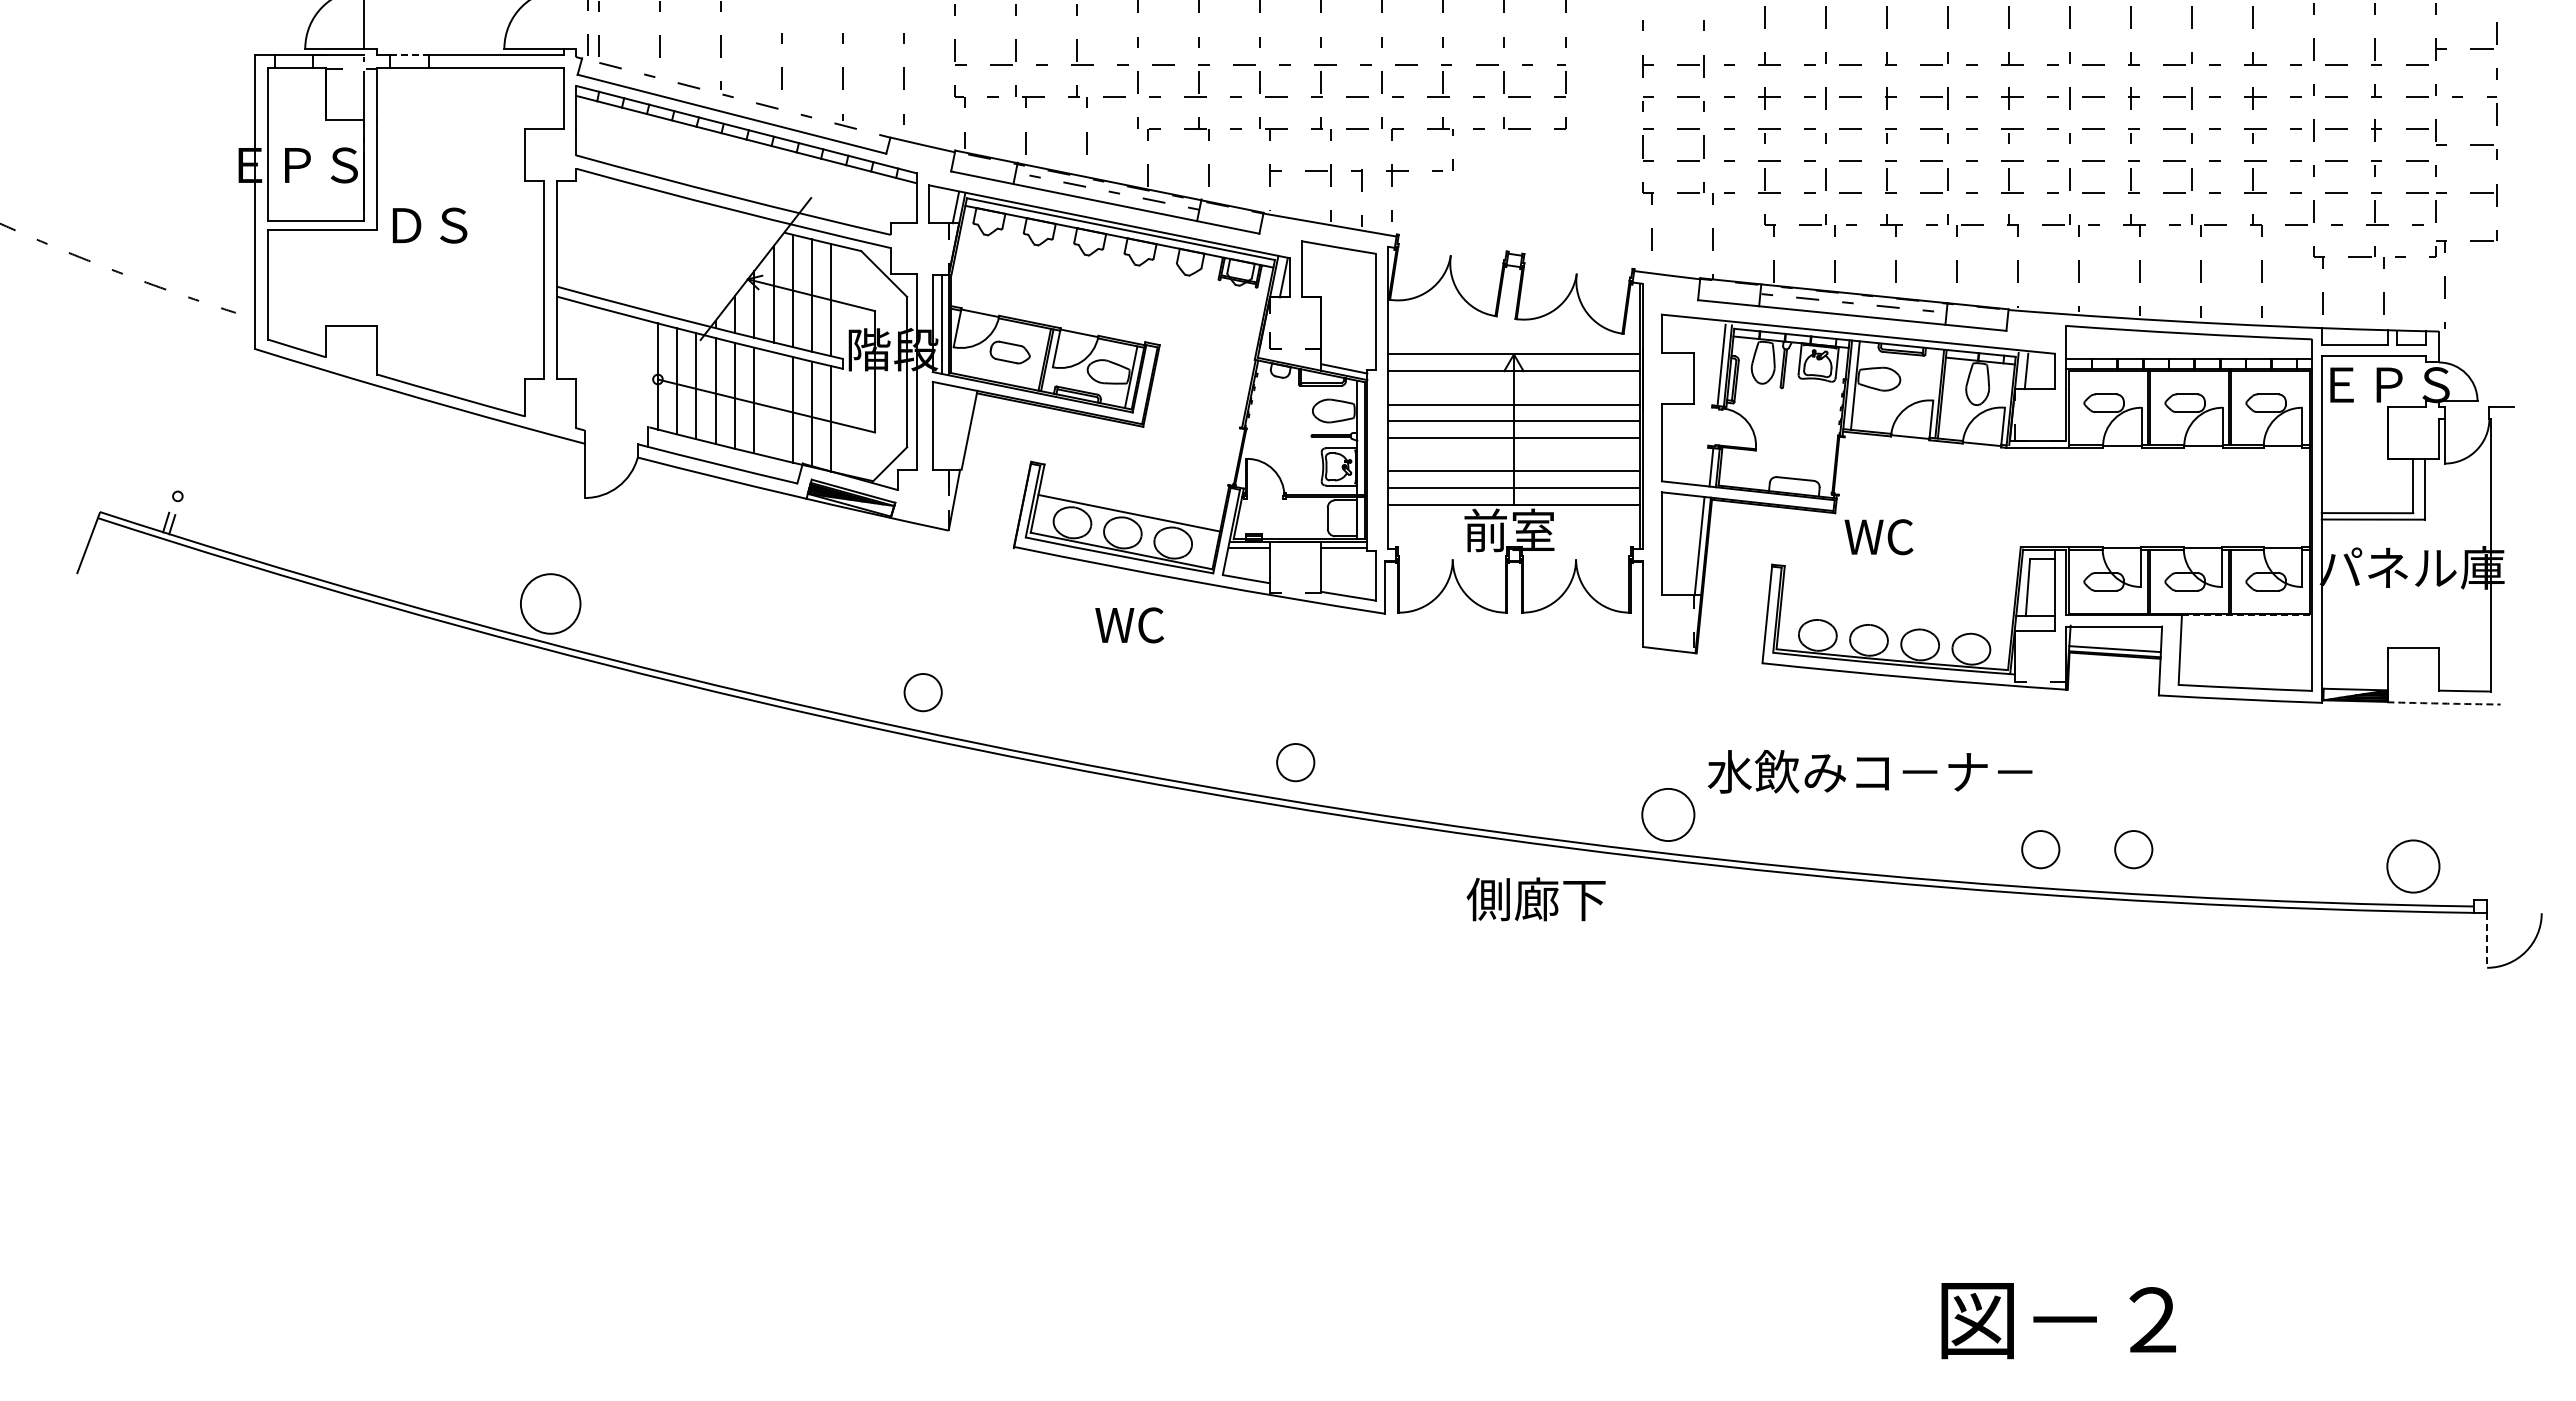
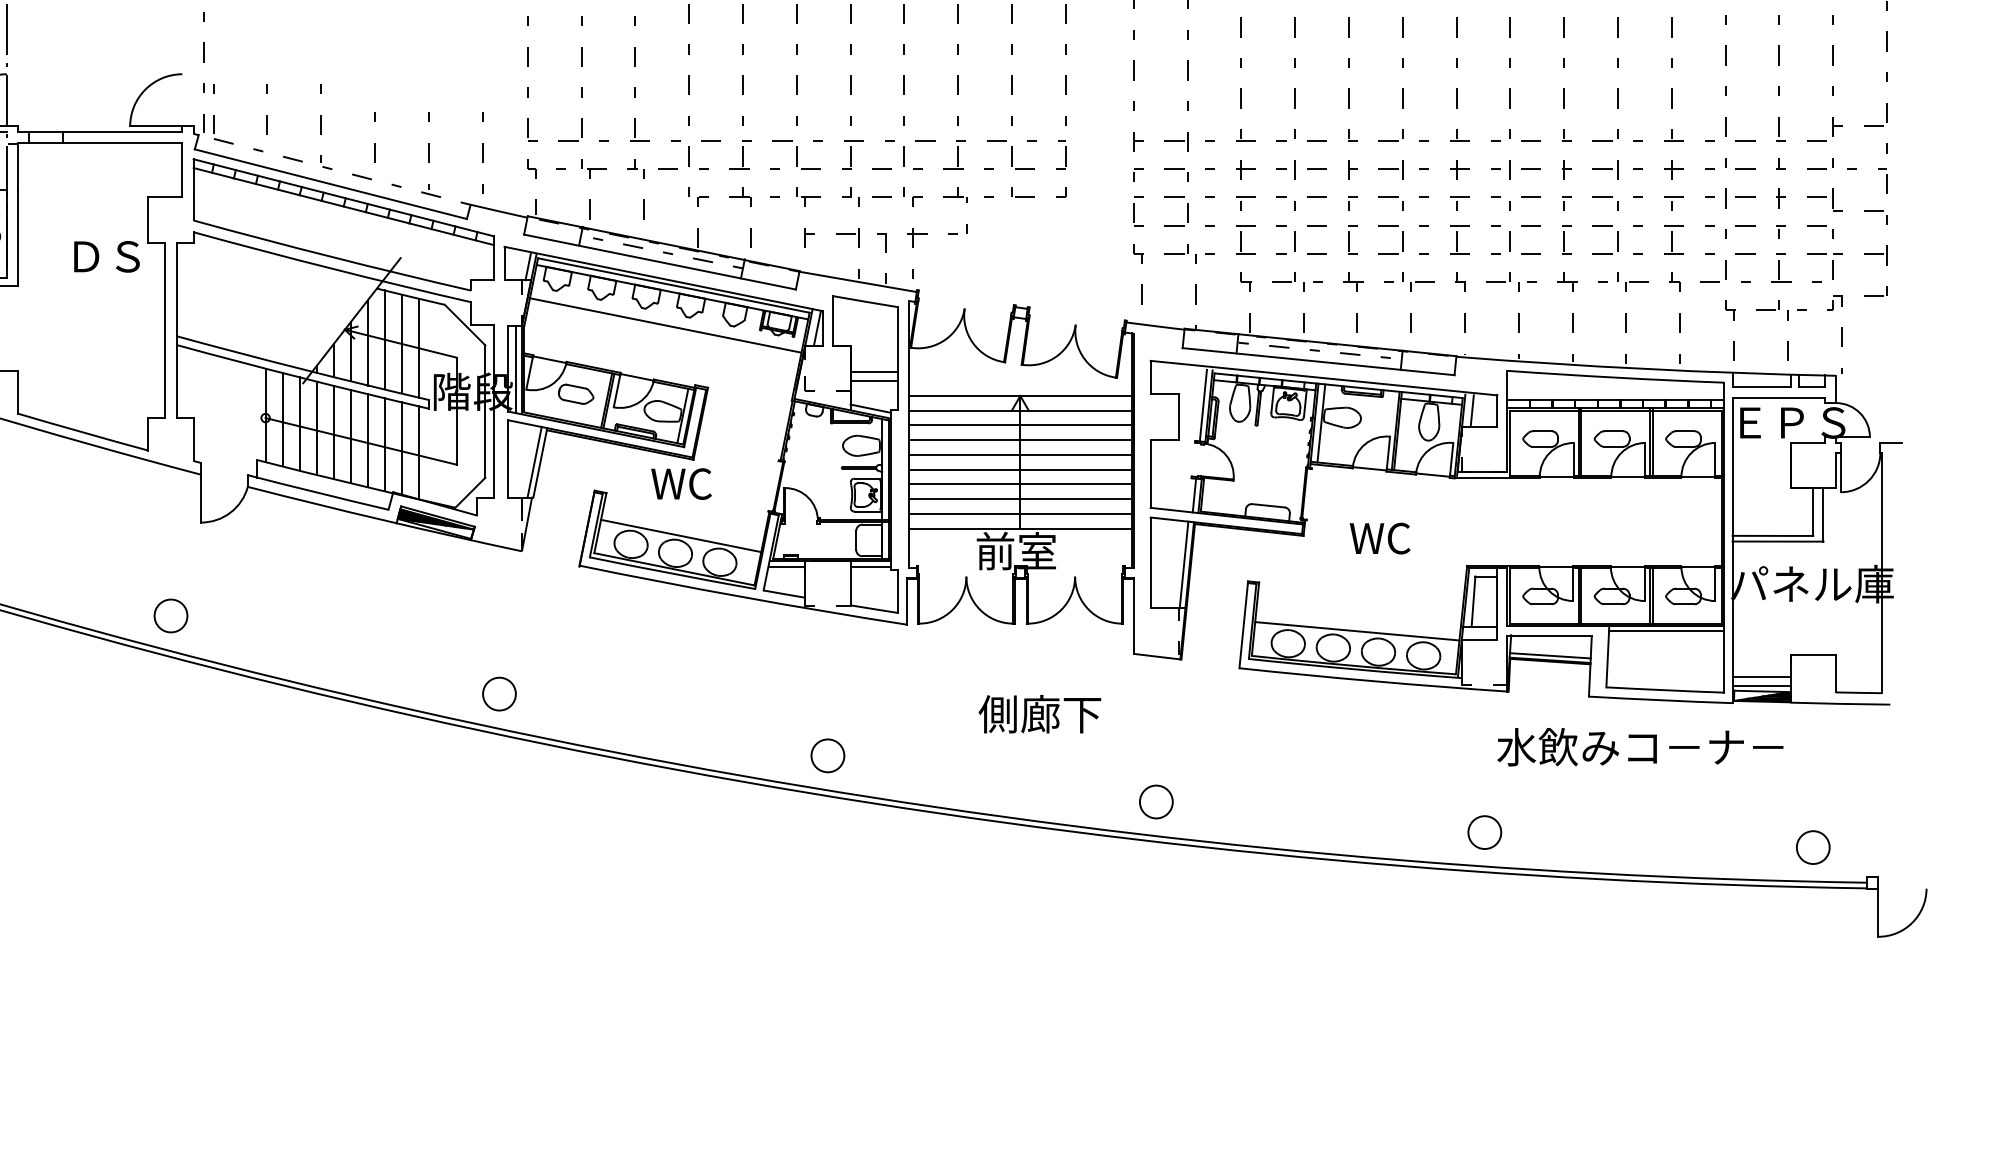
line: (409, 55) -> (46, 132), dashed -> solid
text: (429, 225) -> (106, 256), moved
line: (1111, 274) -> (665, 325), added
line: (1348, 327) -> (874, 372), added
line: (1348, 337) -> (874, 381), added
line: (1513, 387) -> (1019, 425), added
line: (773, 405) -> (367, 440), added
line: (963, 429) -> (535, 462), added
line: (1513, 454) -> (1019, 484), added
text: (1878, 537) -> (1379, 538), moved
circle: (550, 603) -> (170, 615), size x0.62
line: (2247, 615) -> (1667, 626), dashed -> solid
line: (1896, 620) -> (1357, 630), added
line: (2246, 621) -> (1666, 631), added
text: (1129, 625) -> (681, 484), moved
line: (2354, 673) -> (1761, 677), added
line: (2354, 682) -> (1761, 685), added
arc: (2444, 703) -> (1840, 703), dashed -> solid
text: (1869, 771) -> (1639, 746), moved
circle: (1667, 814) -> (1155, 801), size x0.71
circle: (2133, 849) -> (1566, 832), removed
circle: (2412, 866) -> (1812, 847), size x0.71
text: (1535, 899) -> (1039, 714), moved
line: (2487, 941) -> (1878, 913), dashed -> solid

